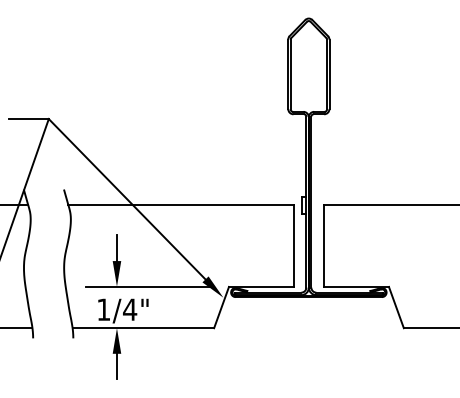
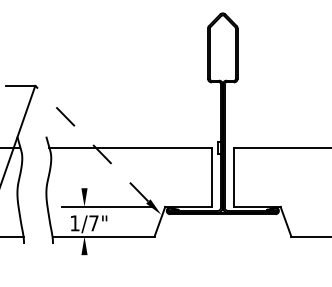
line: (126, 198) -> (91, 143), solid -> dashed
line: (116, 248) -> (84, 179), removed
text: (130, 309) -> (94, 223), 1/4" -> 1/7"
line: (116, 366) -> (84, 264), removed

